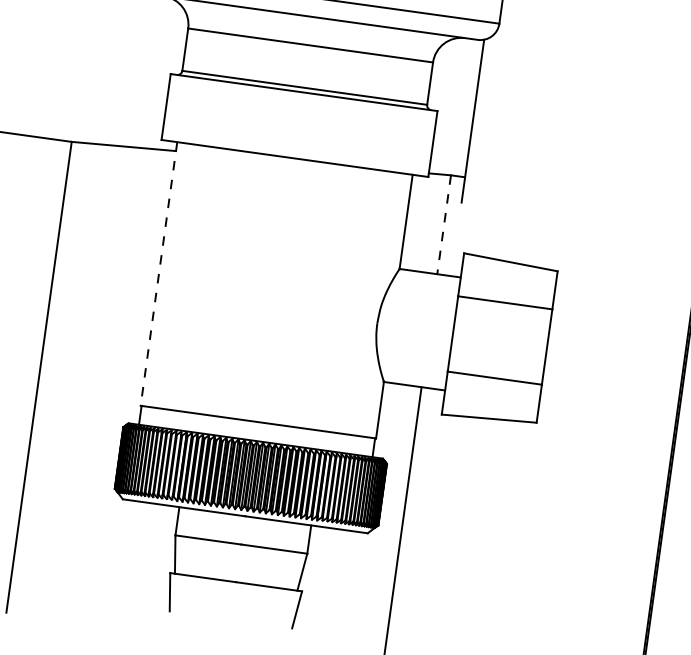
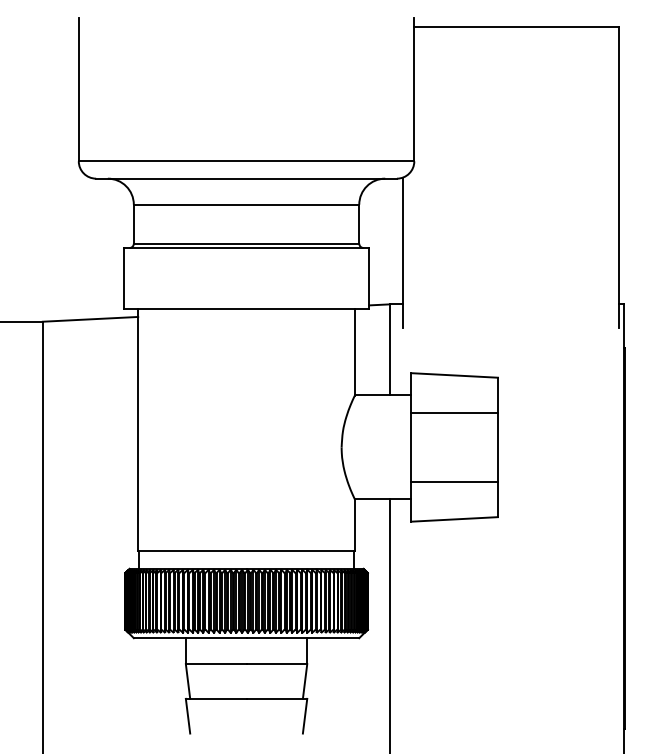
line: (444, 224) -> (389, 349), dashed -> solid
line: (159, 274) -> (138, 430), dashed -> solid

